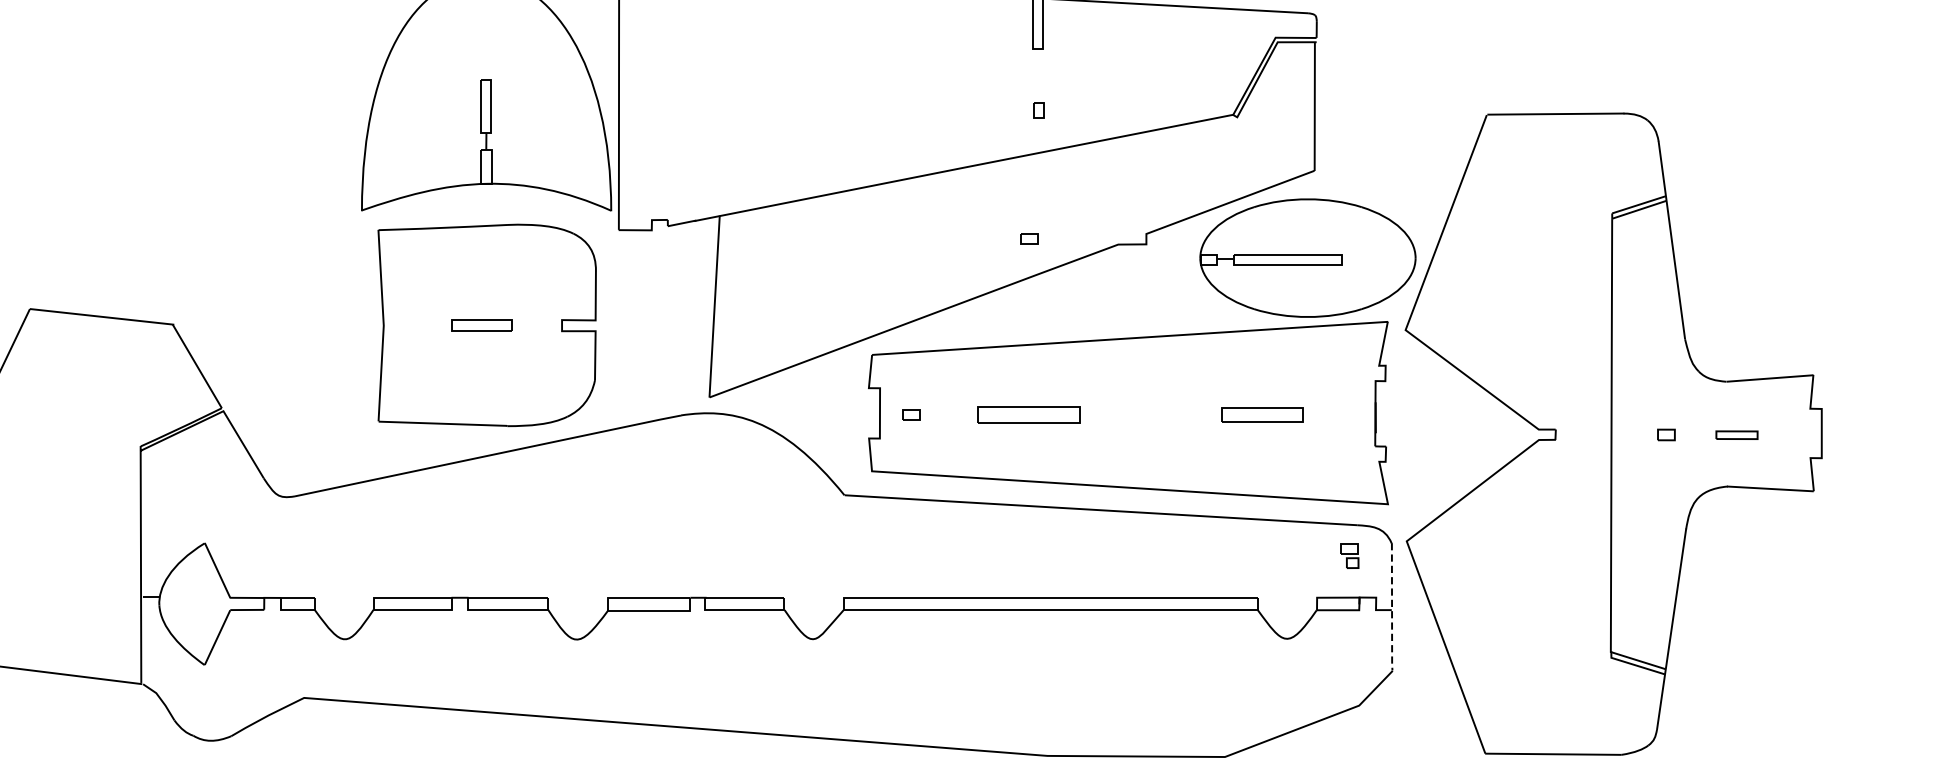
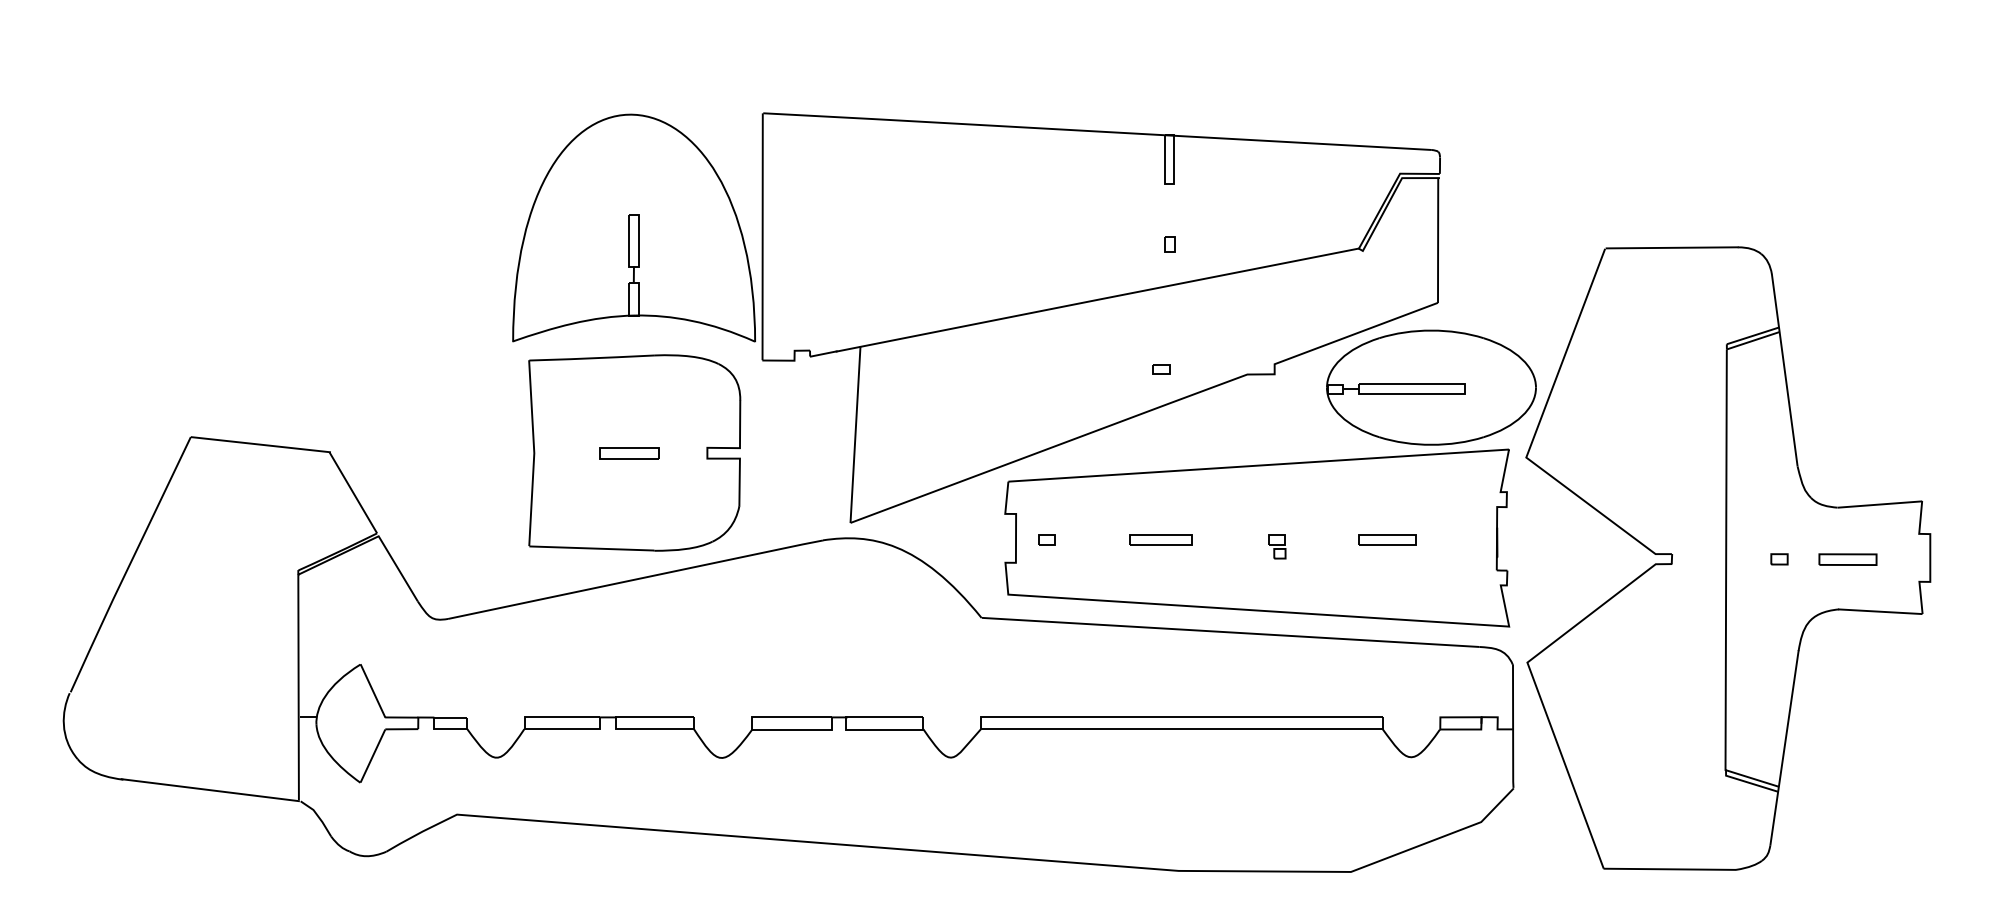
part: (1028, 414) -> (1160, 539), size x0.62
part: (1262, 414) -> (1387, 539), size x0.71
part: (1736, 435) -> (1847, 559), size x1.43
part: (1350, 555) -> (1277, 546), moved
line: (1392, 608) -> (1513, 727), dashed -> solid

